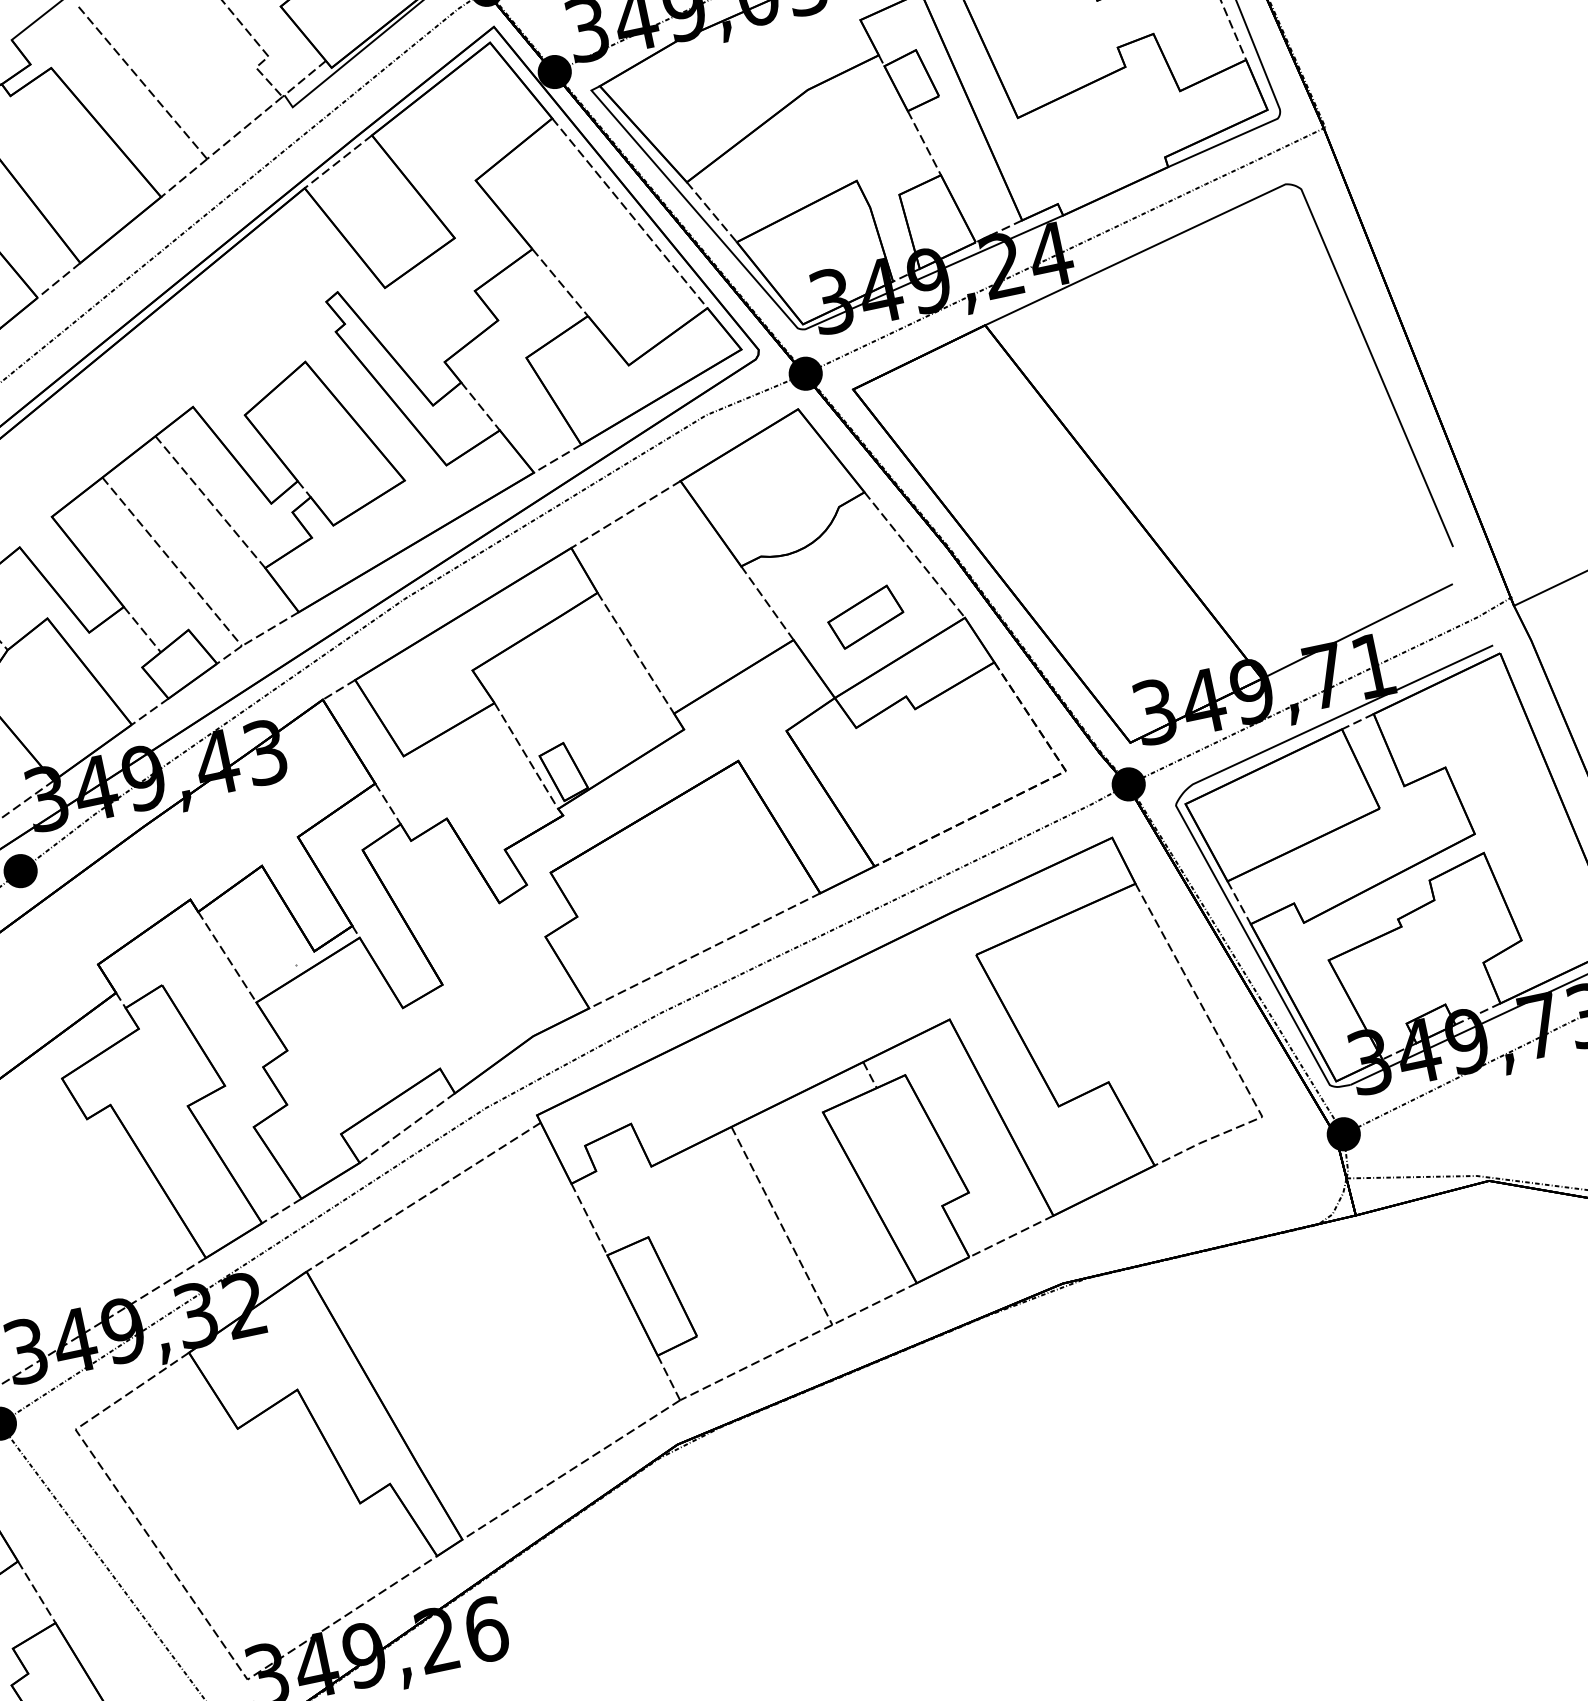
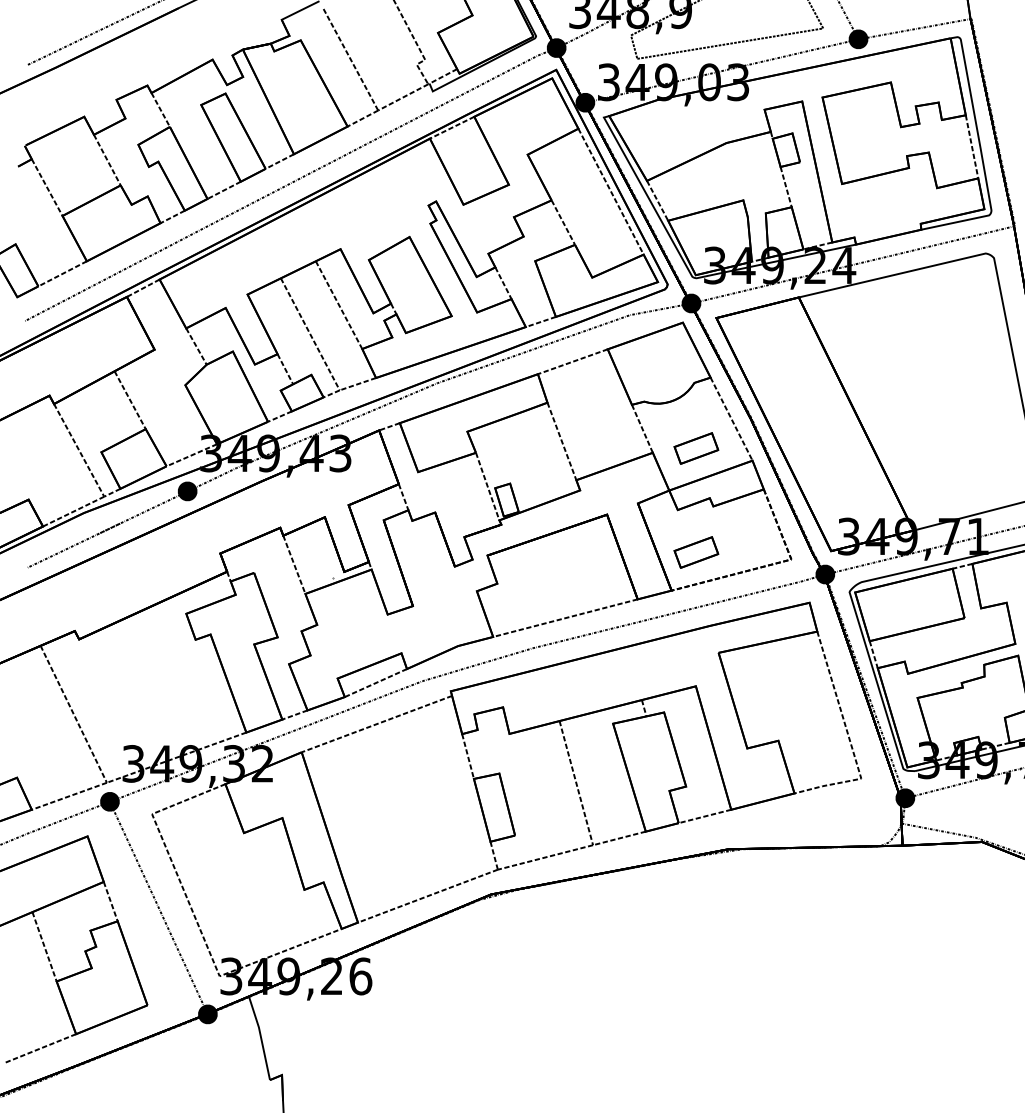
part: (902, 793) -> (696, 552), added

